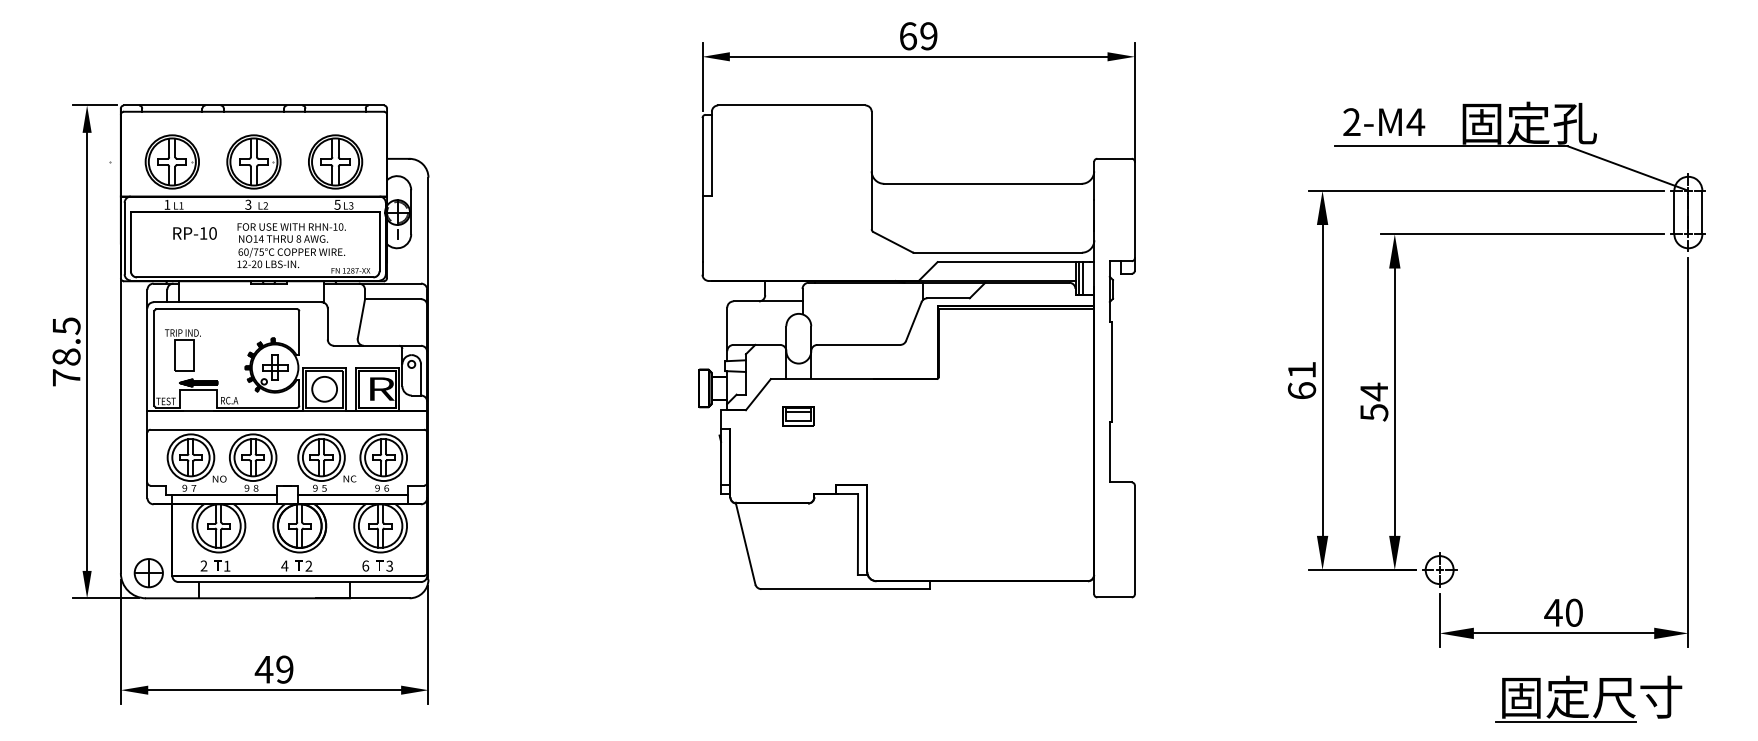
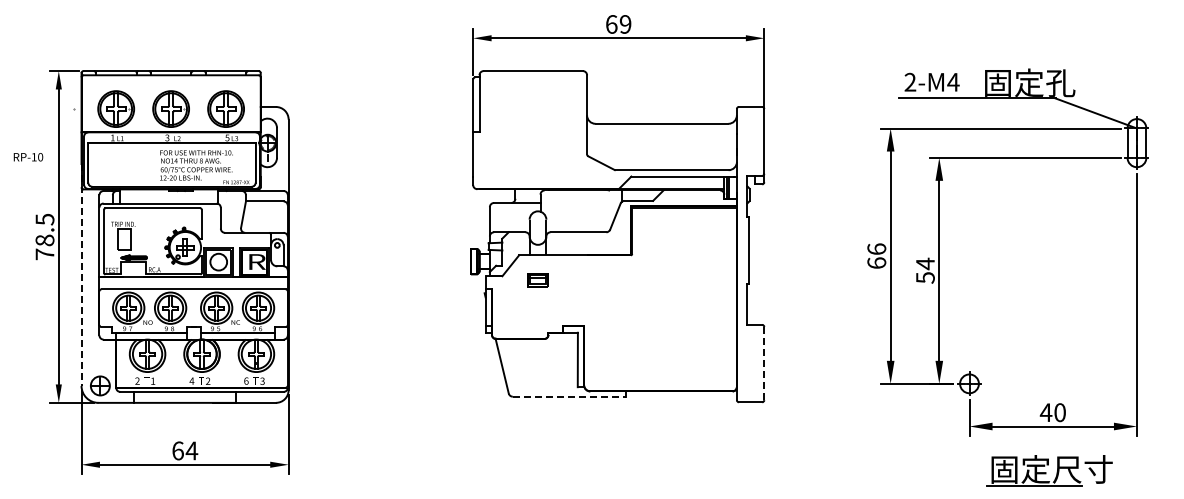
text: (195, 233) -> (28, 157), moved
text: (1301, 369) -> (876, 248), 61 -> 66
line: (120, 409) -> (81, 275), solid -> dashed
line: (1135, 539) -> (764, 363), solid -> dashed
line: (845, 588) -> (569, 396), solid -> dashed
text: (273, 669) -> (184, 450), 49 -> 64
part: (1588, 698) -> (1049, 470), moved

